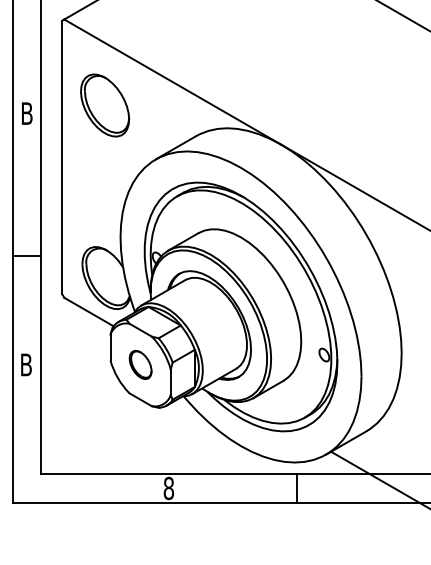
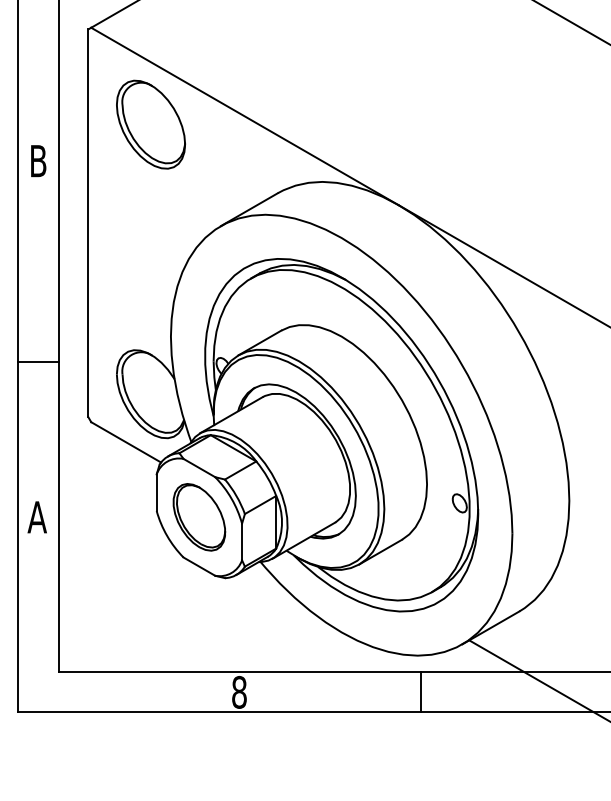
part: (104, 105) -> (150, 124), moved
text: (25, 365) -> (36, 517), B -> A
part: (140, 365) -> (199, 517), size x1.67

